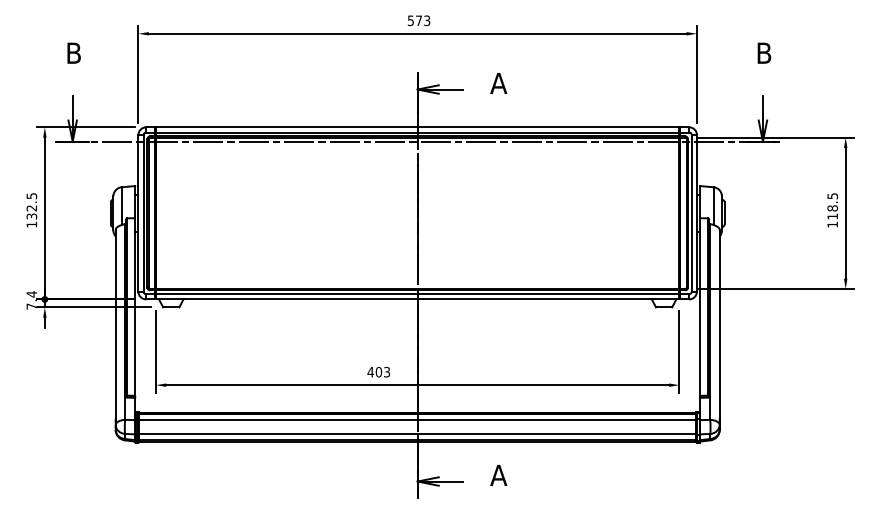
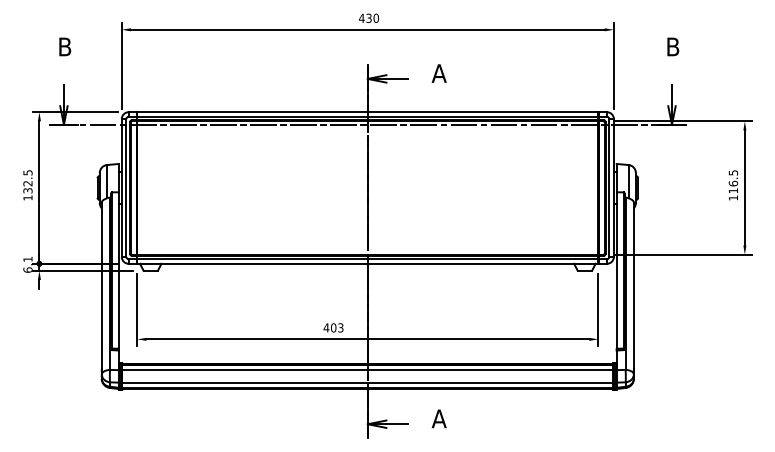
text: (419, 20) -> (369, 18), 573 -> 430
text: (831, 208) -> (732, 183), 118.5 -> 116.5
text: (31, 300) -> (27, 264), 7.4 -> 6.1

